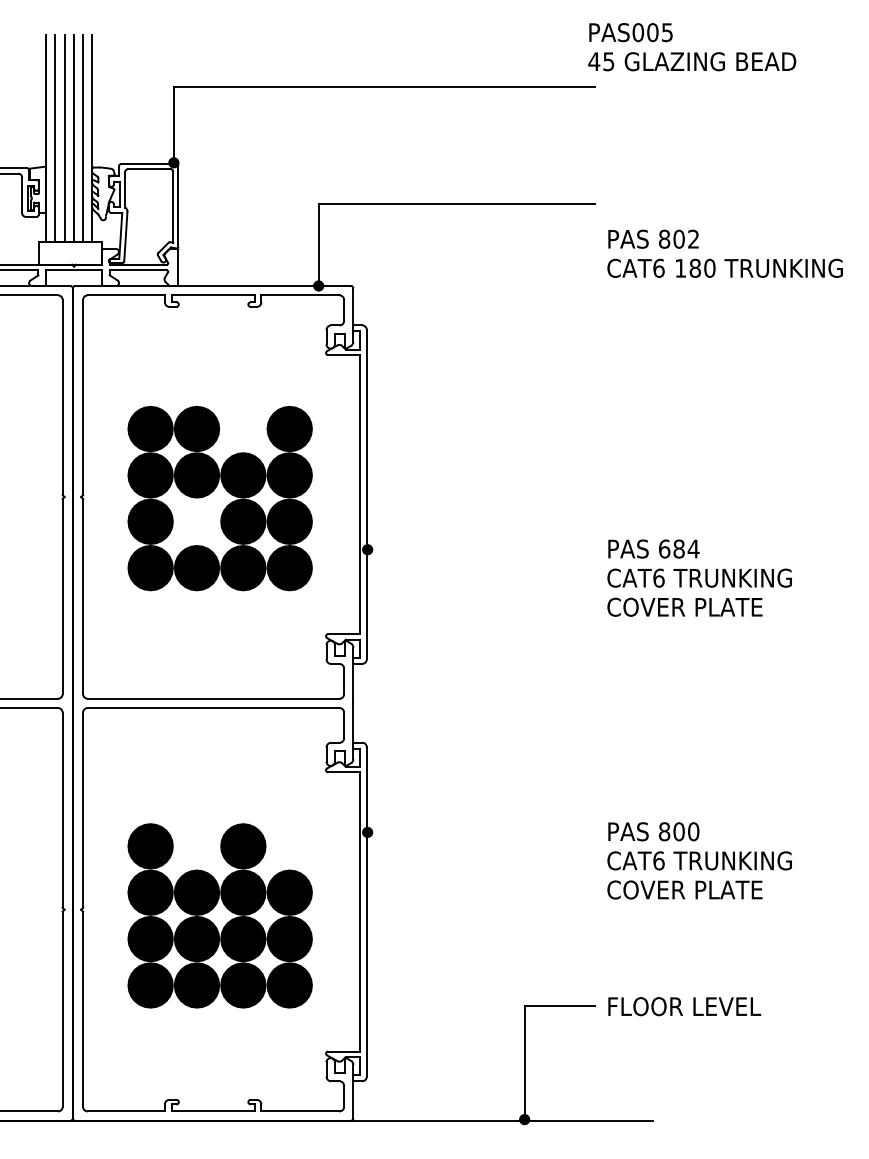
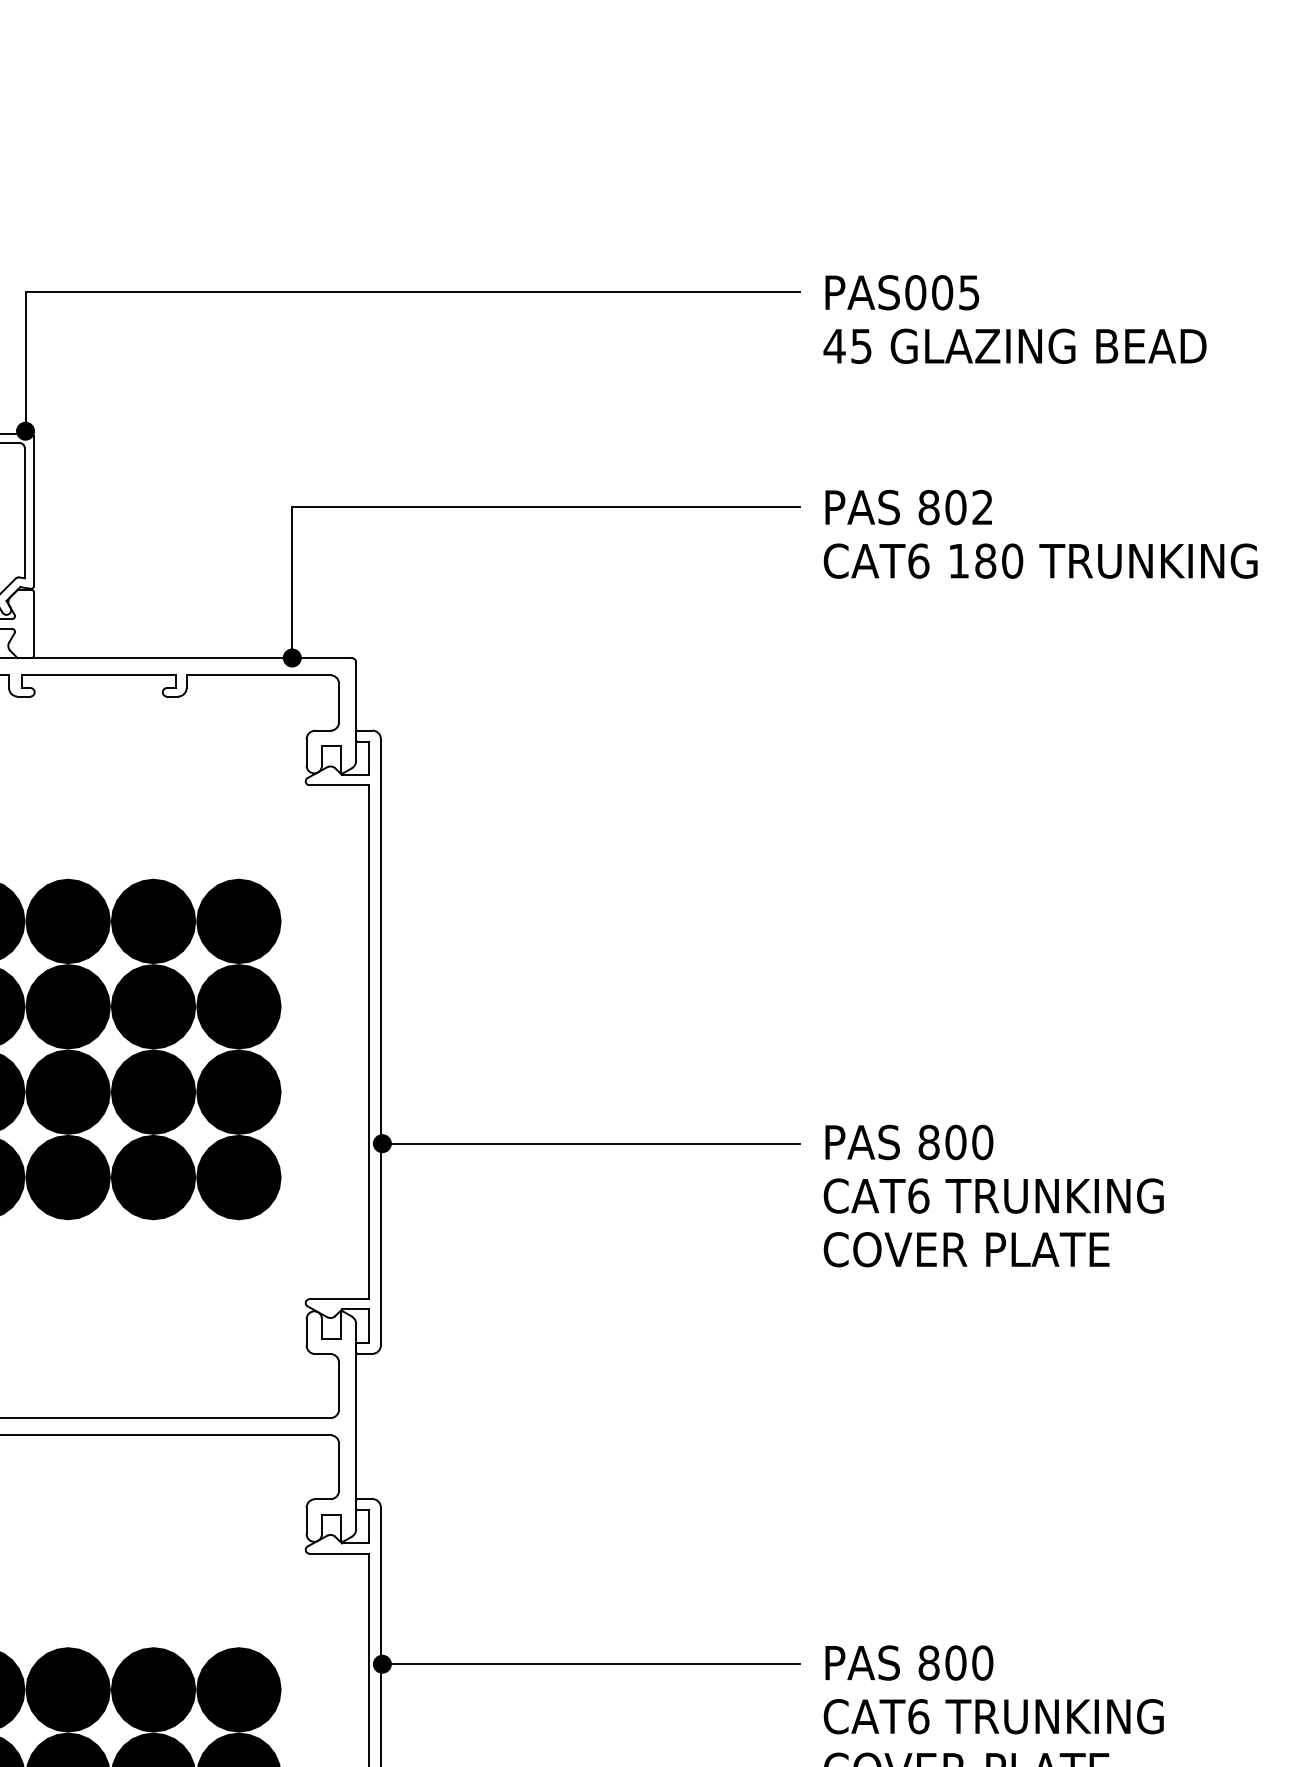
text: (692, 47) -> (1015, 320), moved
text: (724, 253) -> (1039, 533), moved
fill: (243, 428) -> (153, 920), added
fill: (196, 521) -> (67, 1091), added
text: (679, 548) -> (956, 1141), 684 -> 800
line: (480, 549) -> (590, 1143), added
line: (480, 832) -> (590, 1664), added
fill: (196, 846) -> (67, 1690), added
fill: (289, 846) -> (238, 1690), added

